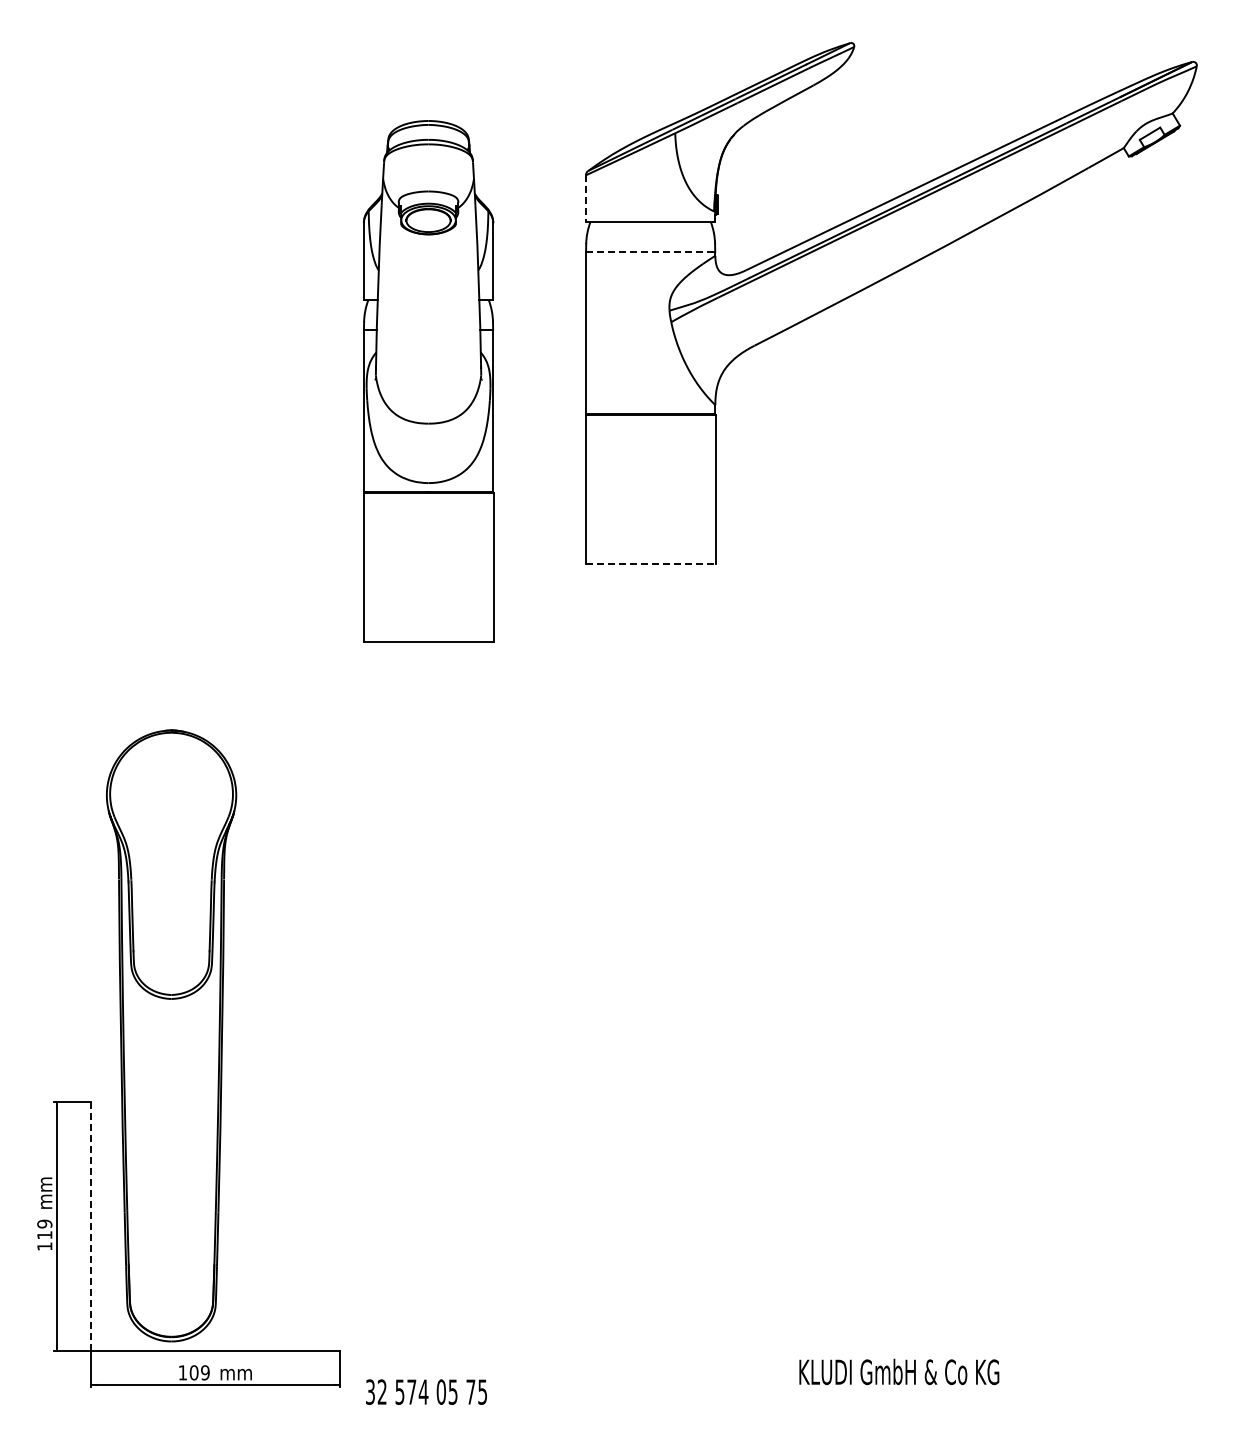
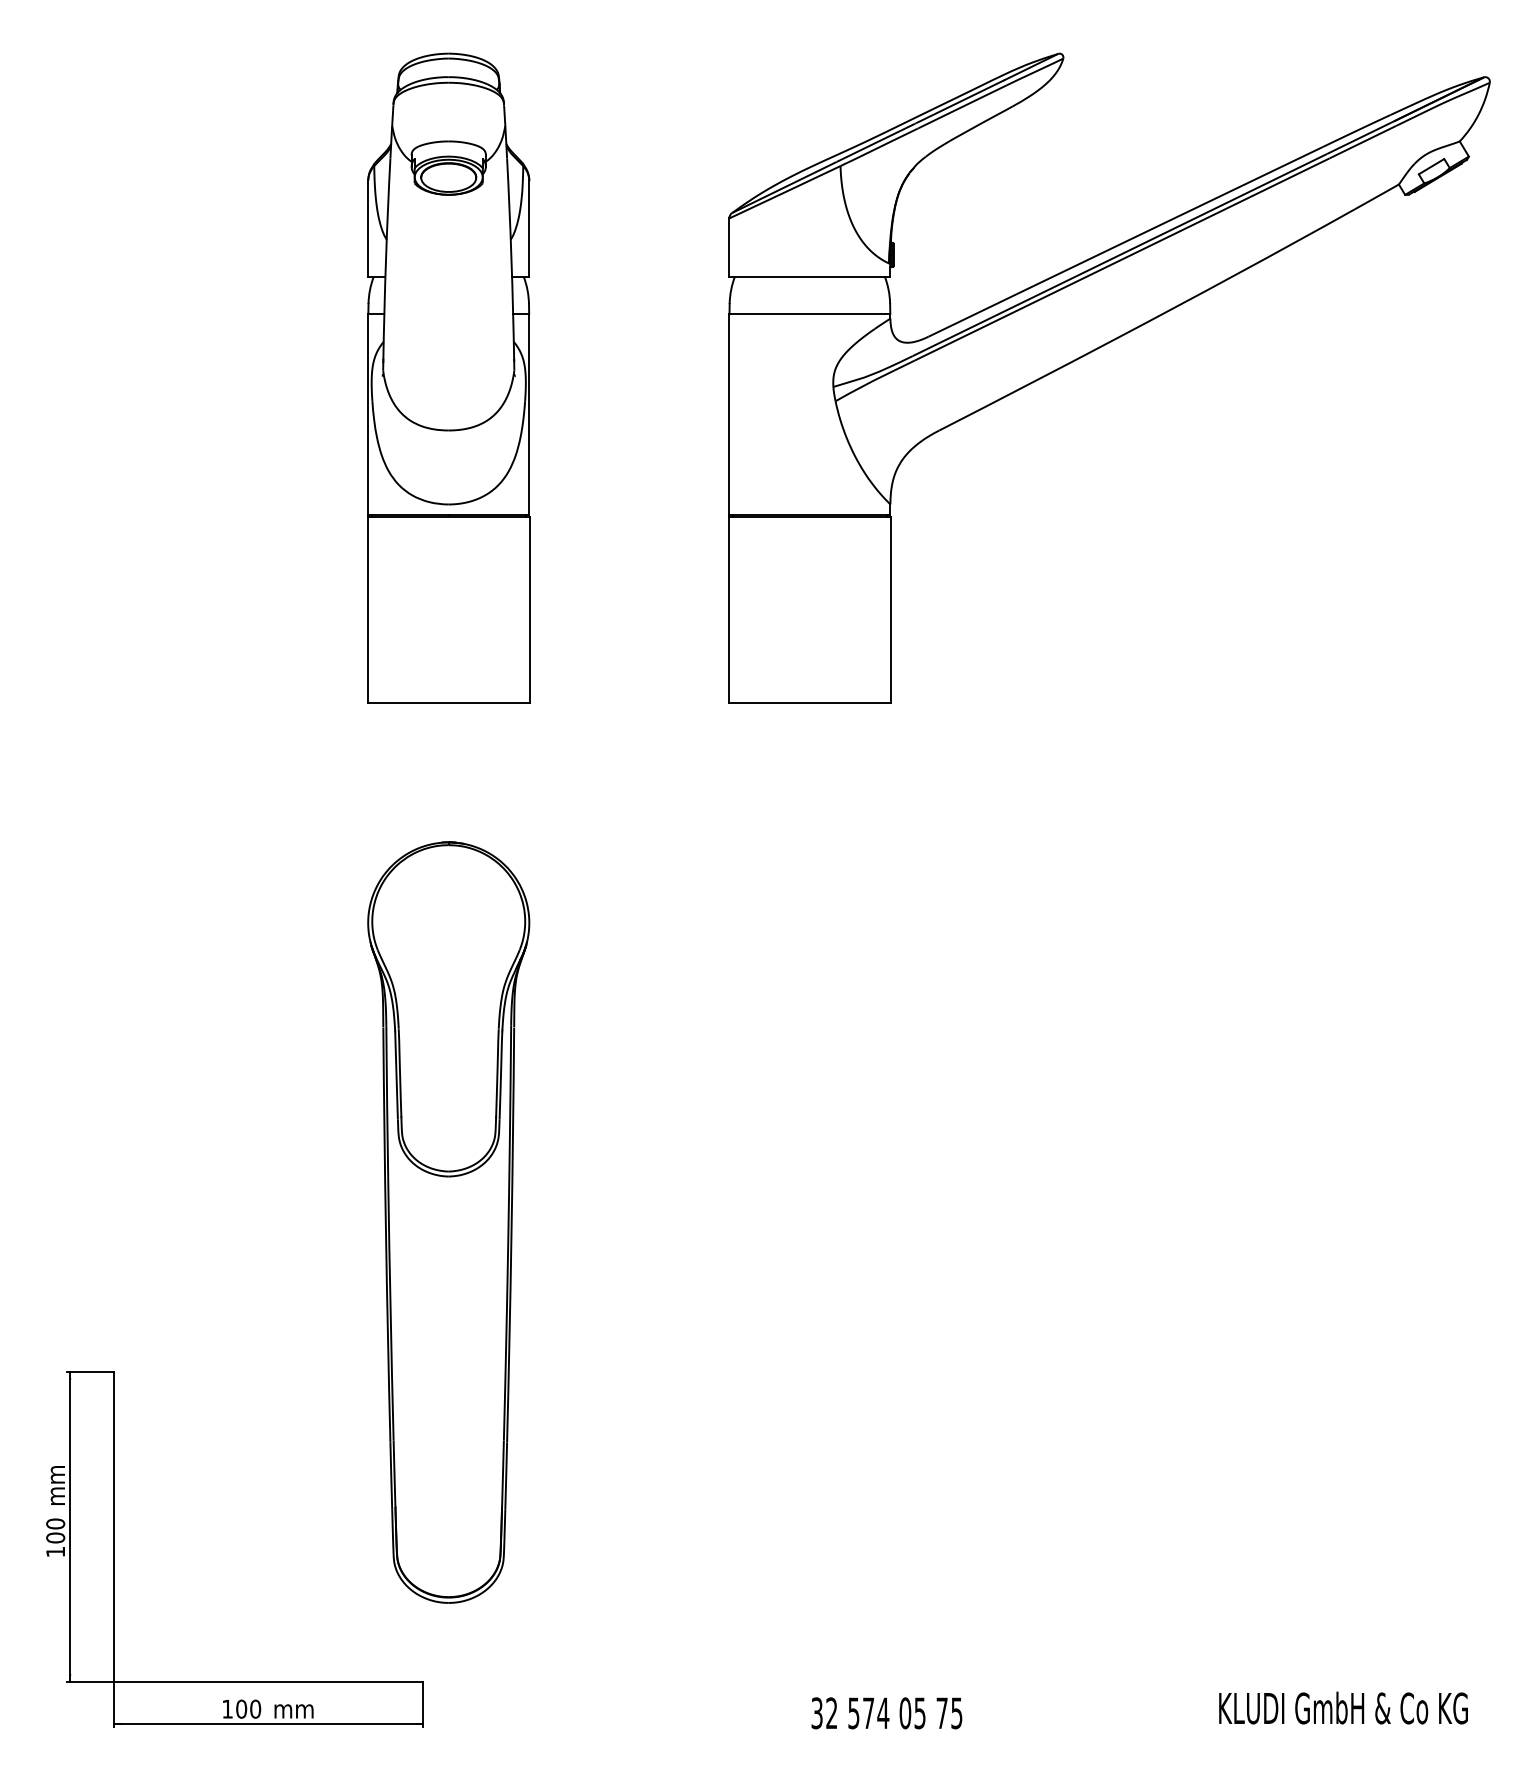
line: (585, 199) -> (728, 248), dashed -> solid
line: (650, 252) -> (809, 314), dashed -> solid
part: (428, 381) -> (448, 377), moved
line: (650, 564) -> (809, 702), dashed -> solid
part: (171, 1035) -> (448, 1222), moved
line: (91, 1226) -> (113, 1527), dashed -> solid
text: (44, 1229) -> (55, 1530), 119 -> 100
text: (899, 1371) -> (1343, 1707), moved
text: (205, 1372) -> (255, 1708), 109 -> 100
text: (426, 1391) -> (886, 1712), moved

